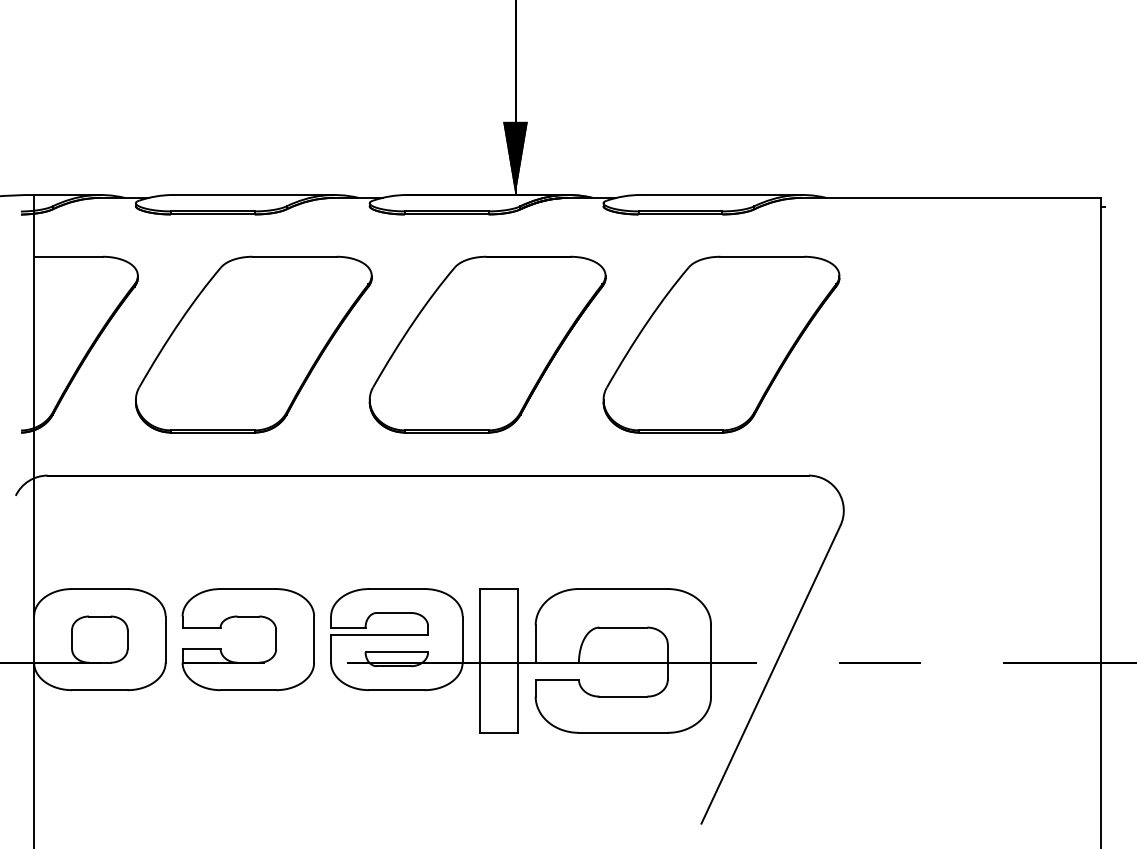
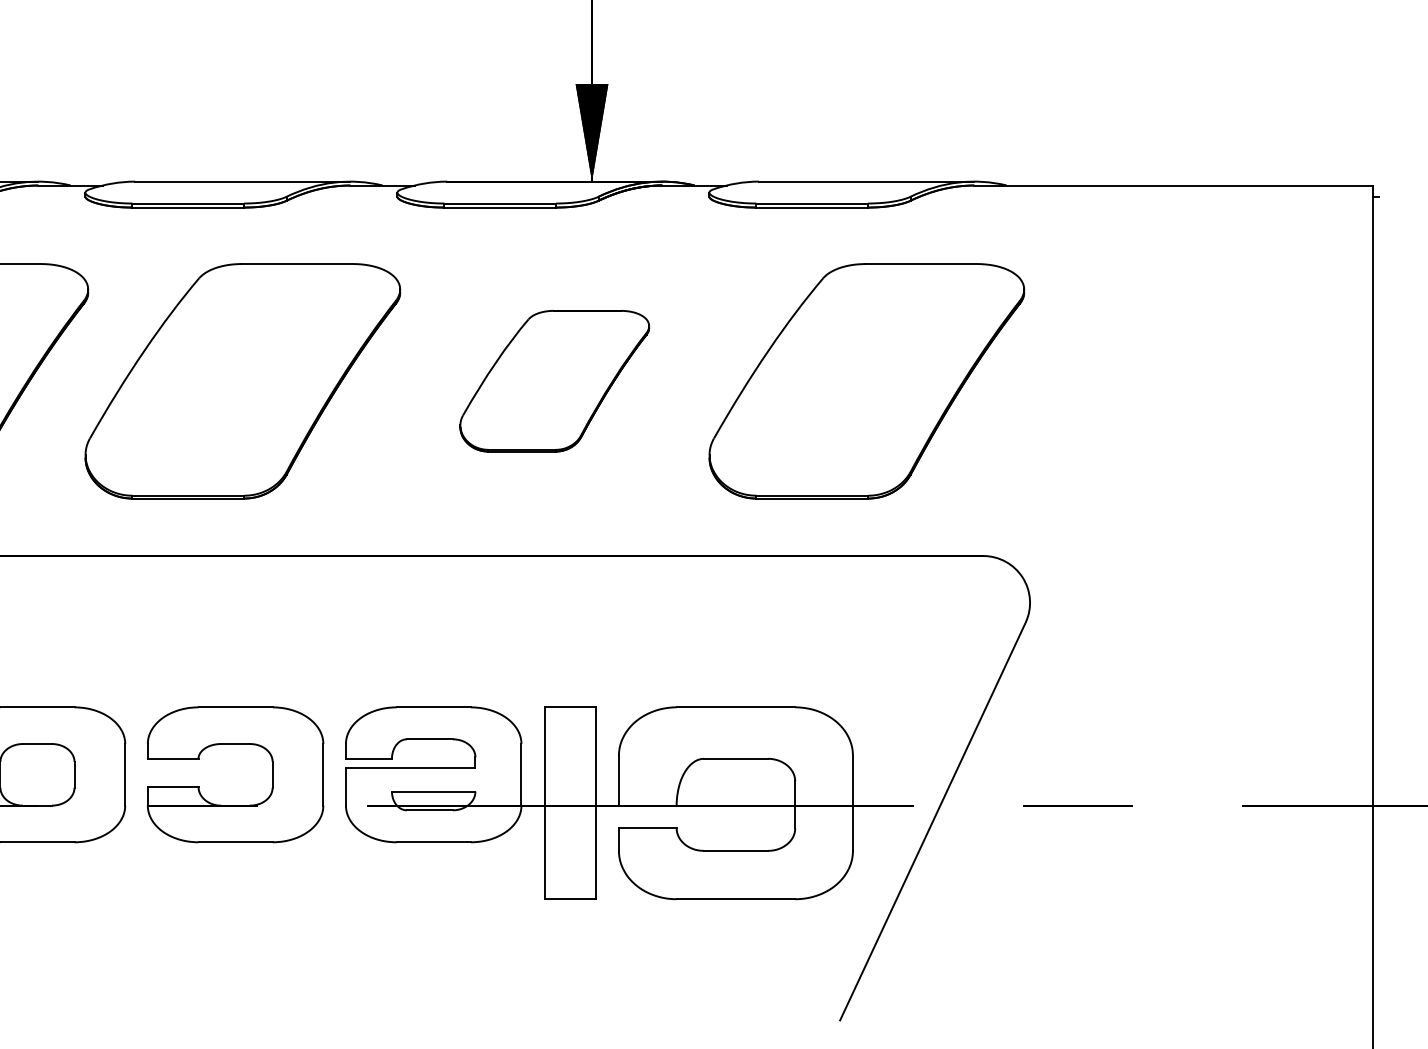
part: (487, 344) -> (554, 381), size x0.6

